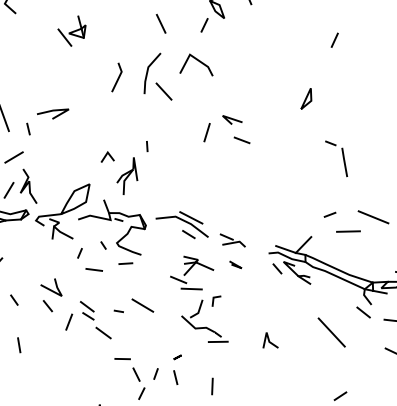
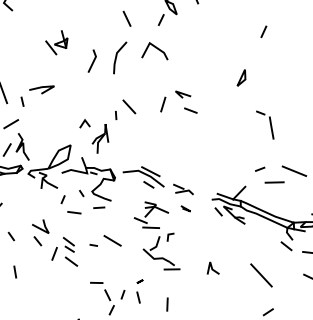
part: (71, 30) -> (56, 42), moved
line: (163, 91) -> (128, 106), moved
line: (103, 332) -> (71, 261), moved
line: (331, 332) -> (261, 275), moved

